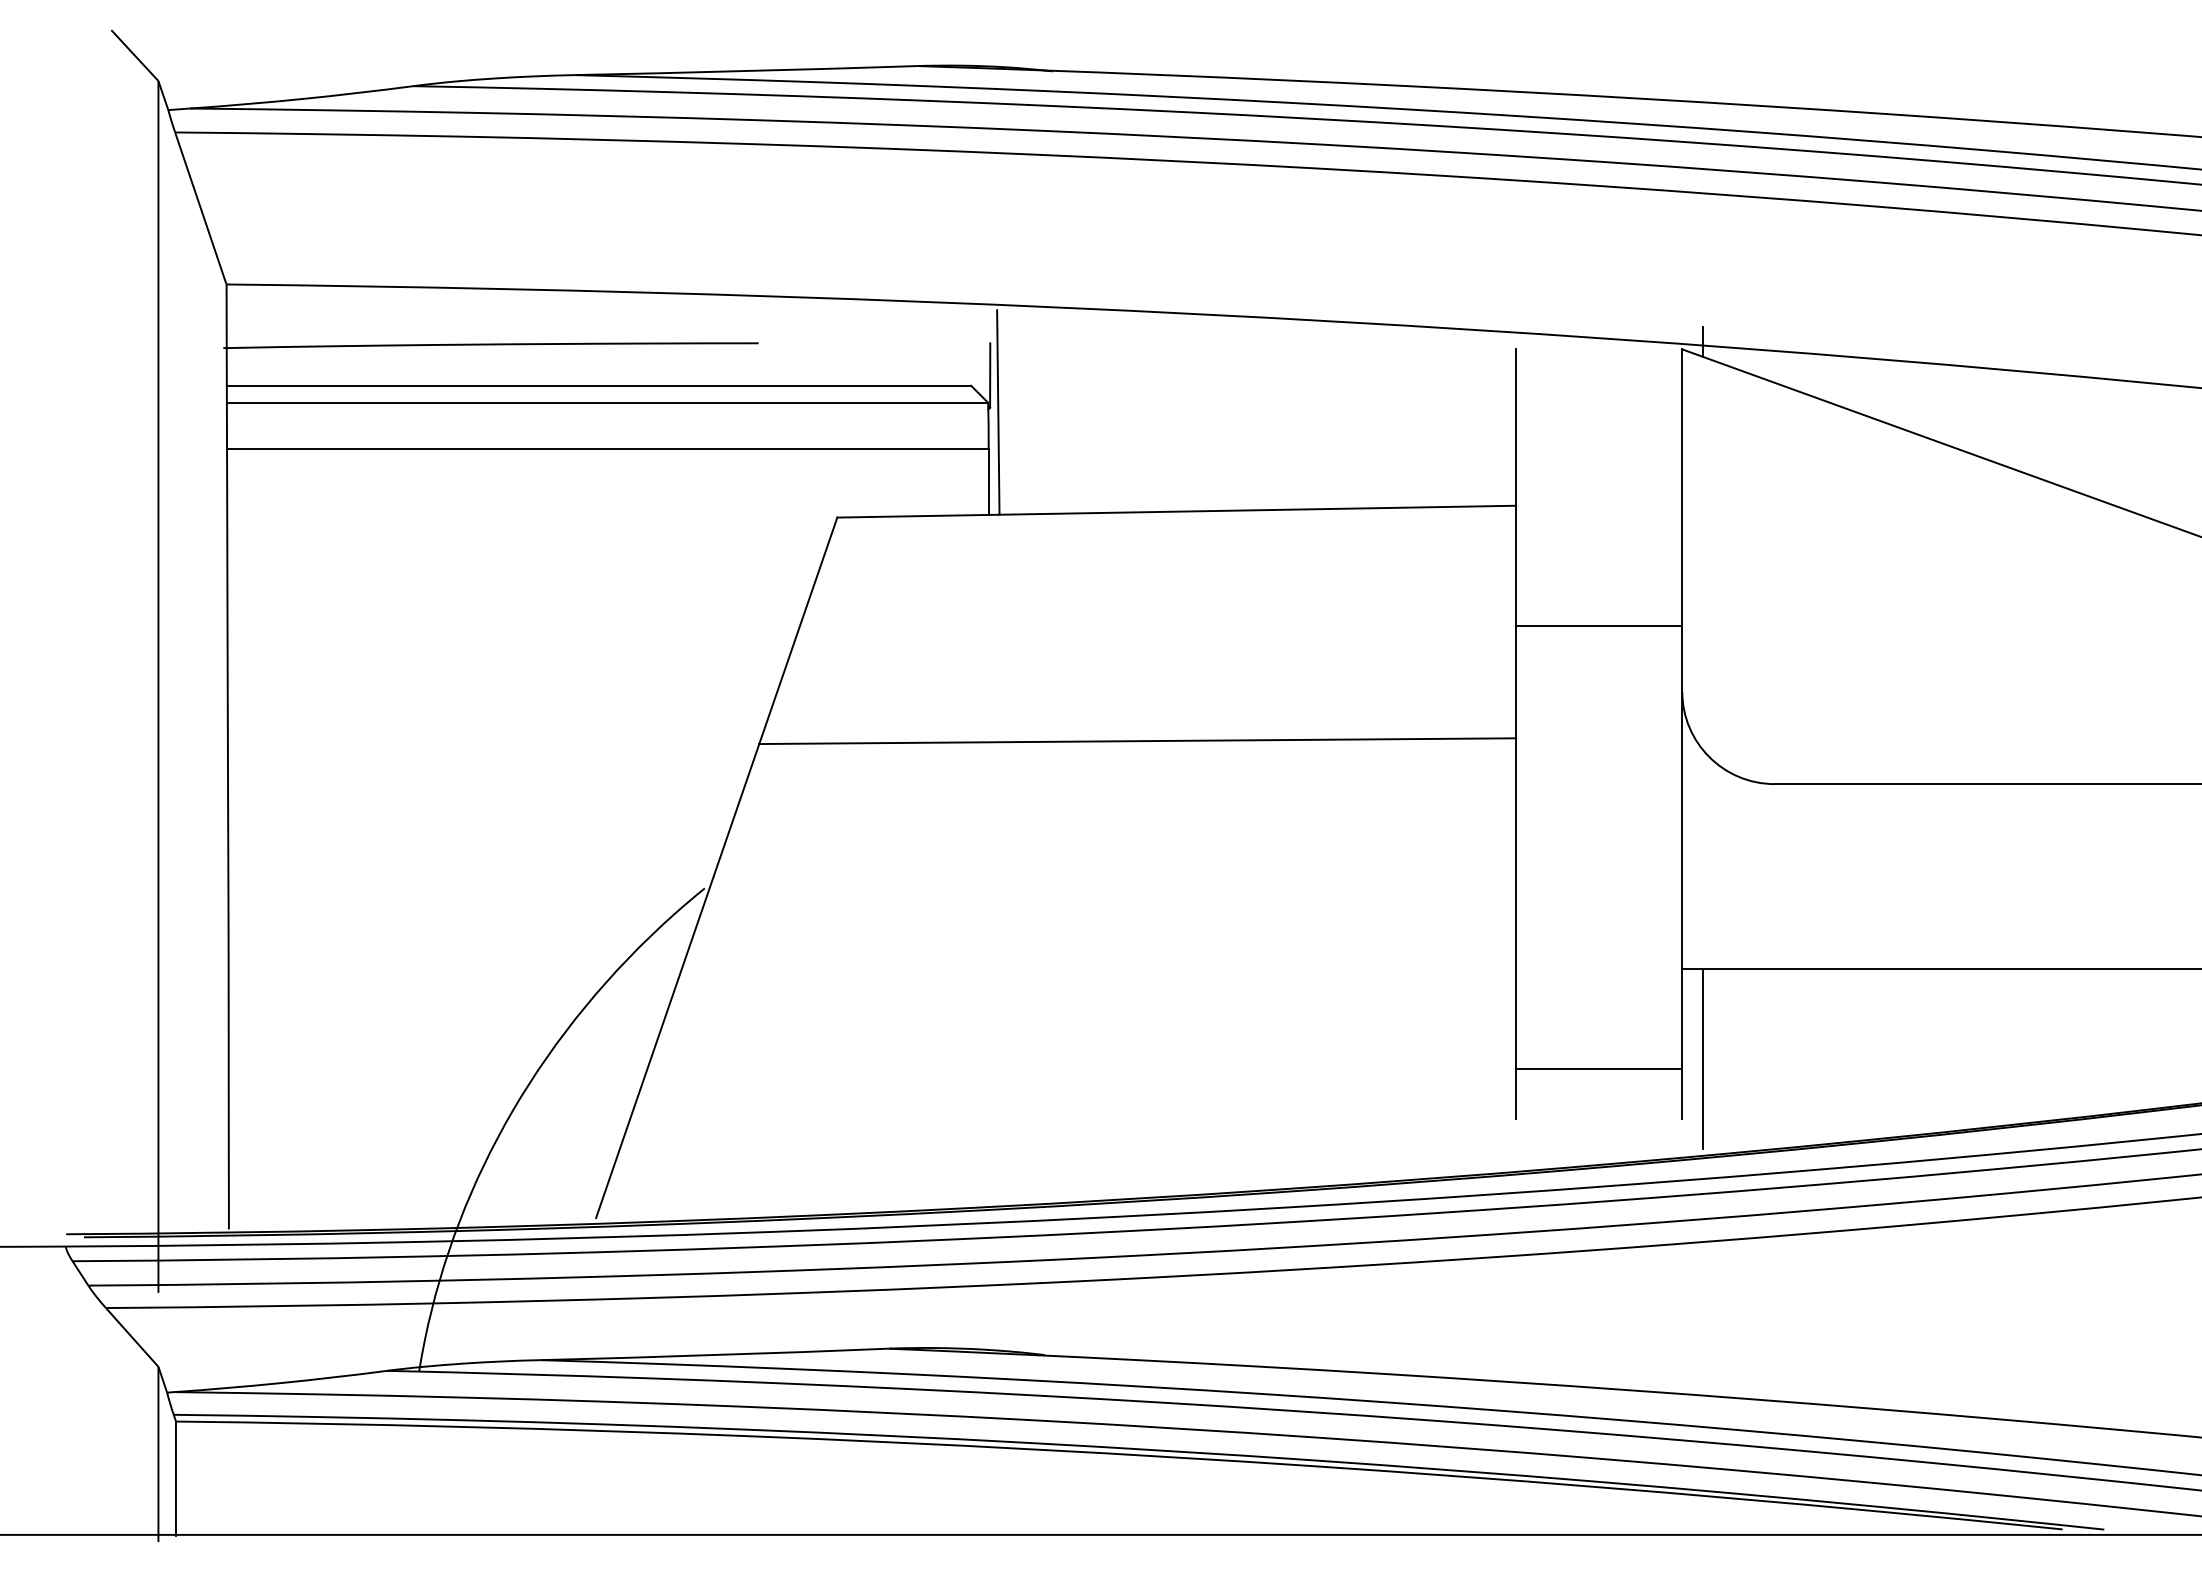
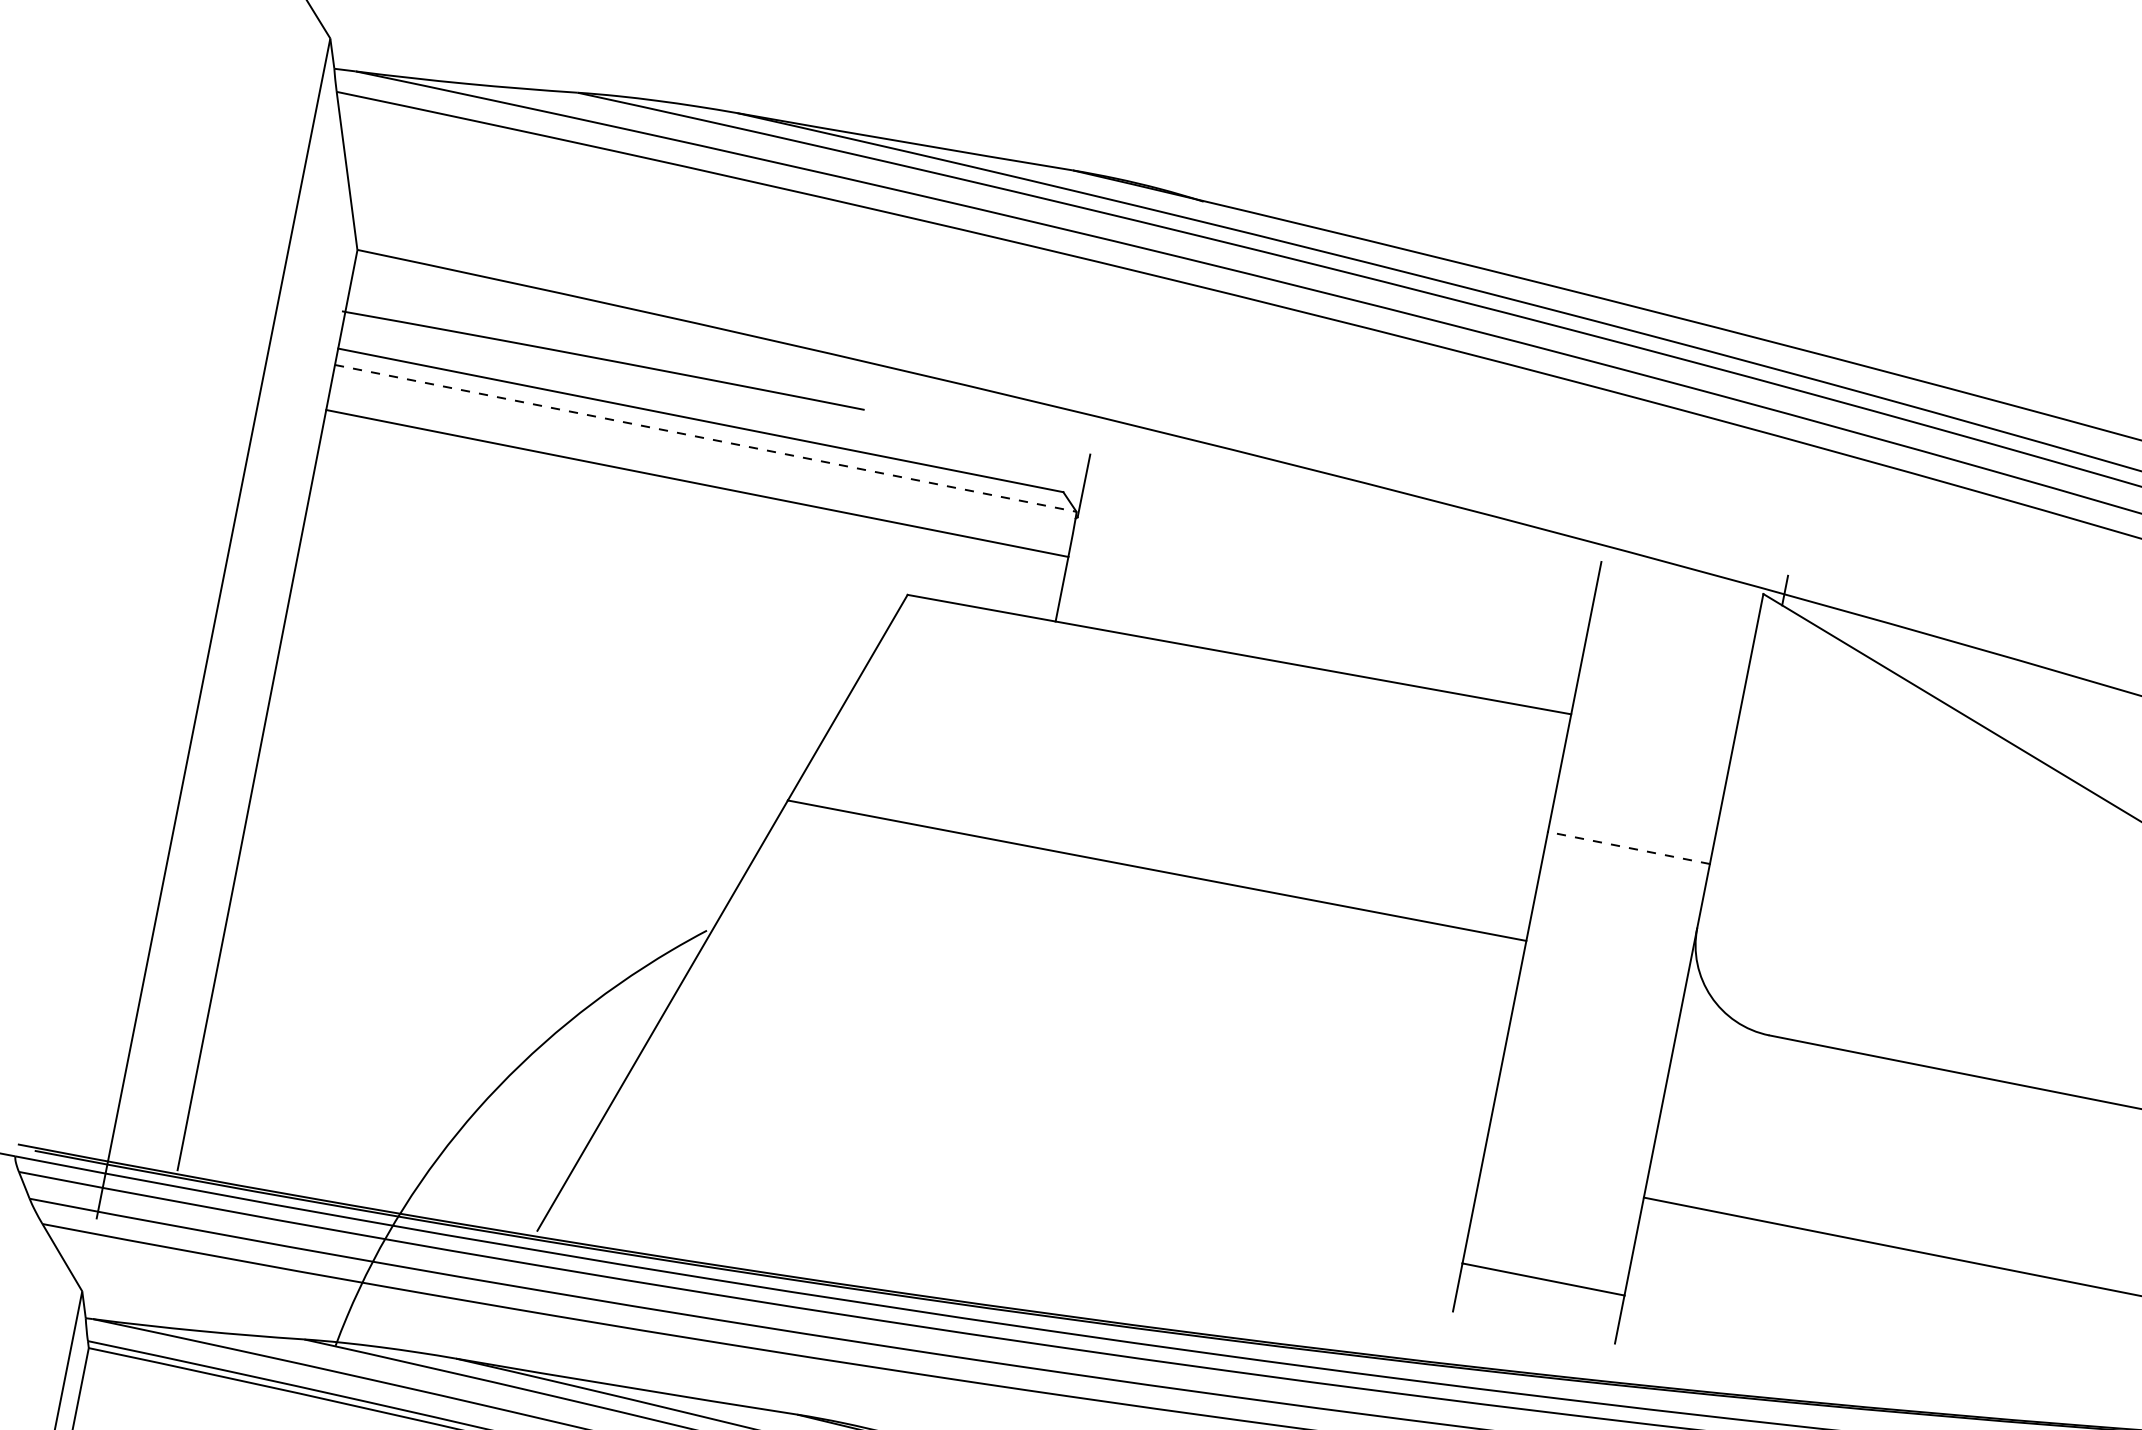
line: (607, 402) -> (705, 438), solid -> dashed
line: (998, 412) -> (1084, 523), removed
line: (1598, 626) -> (1628, 847), solid -> dashed
line: (1703, 1058) -> (1647, 1289), removed

